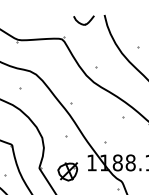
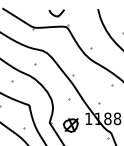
part: (83, 20) -> (56, 13), moved

